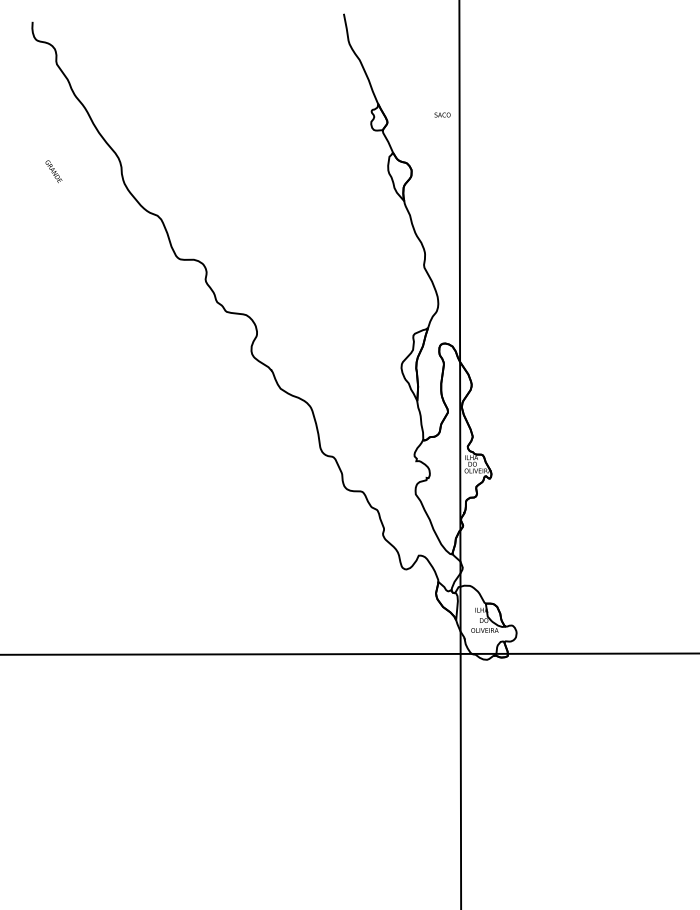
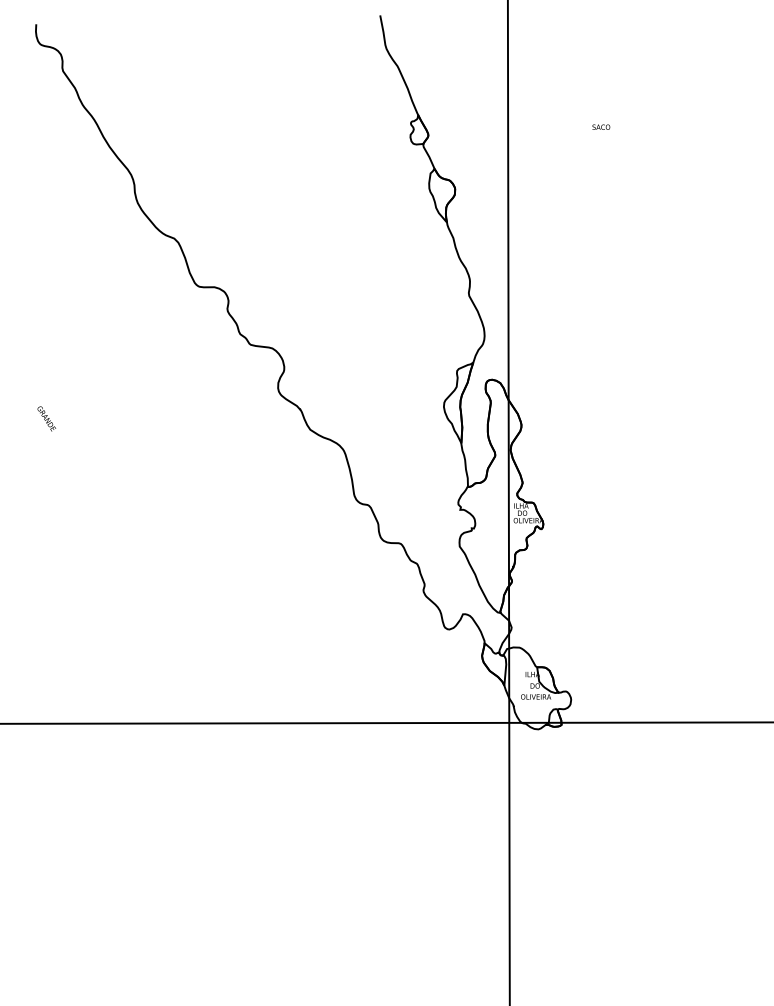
text: (442, 114) -> (601, 126), moved
text: (53, 171) -> (46, 418), moved

